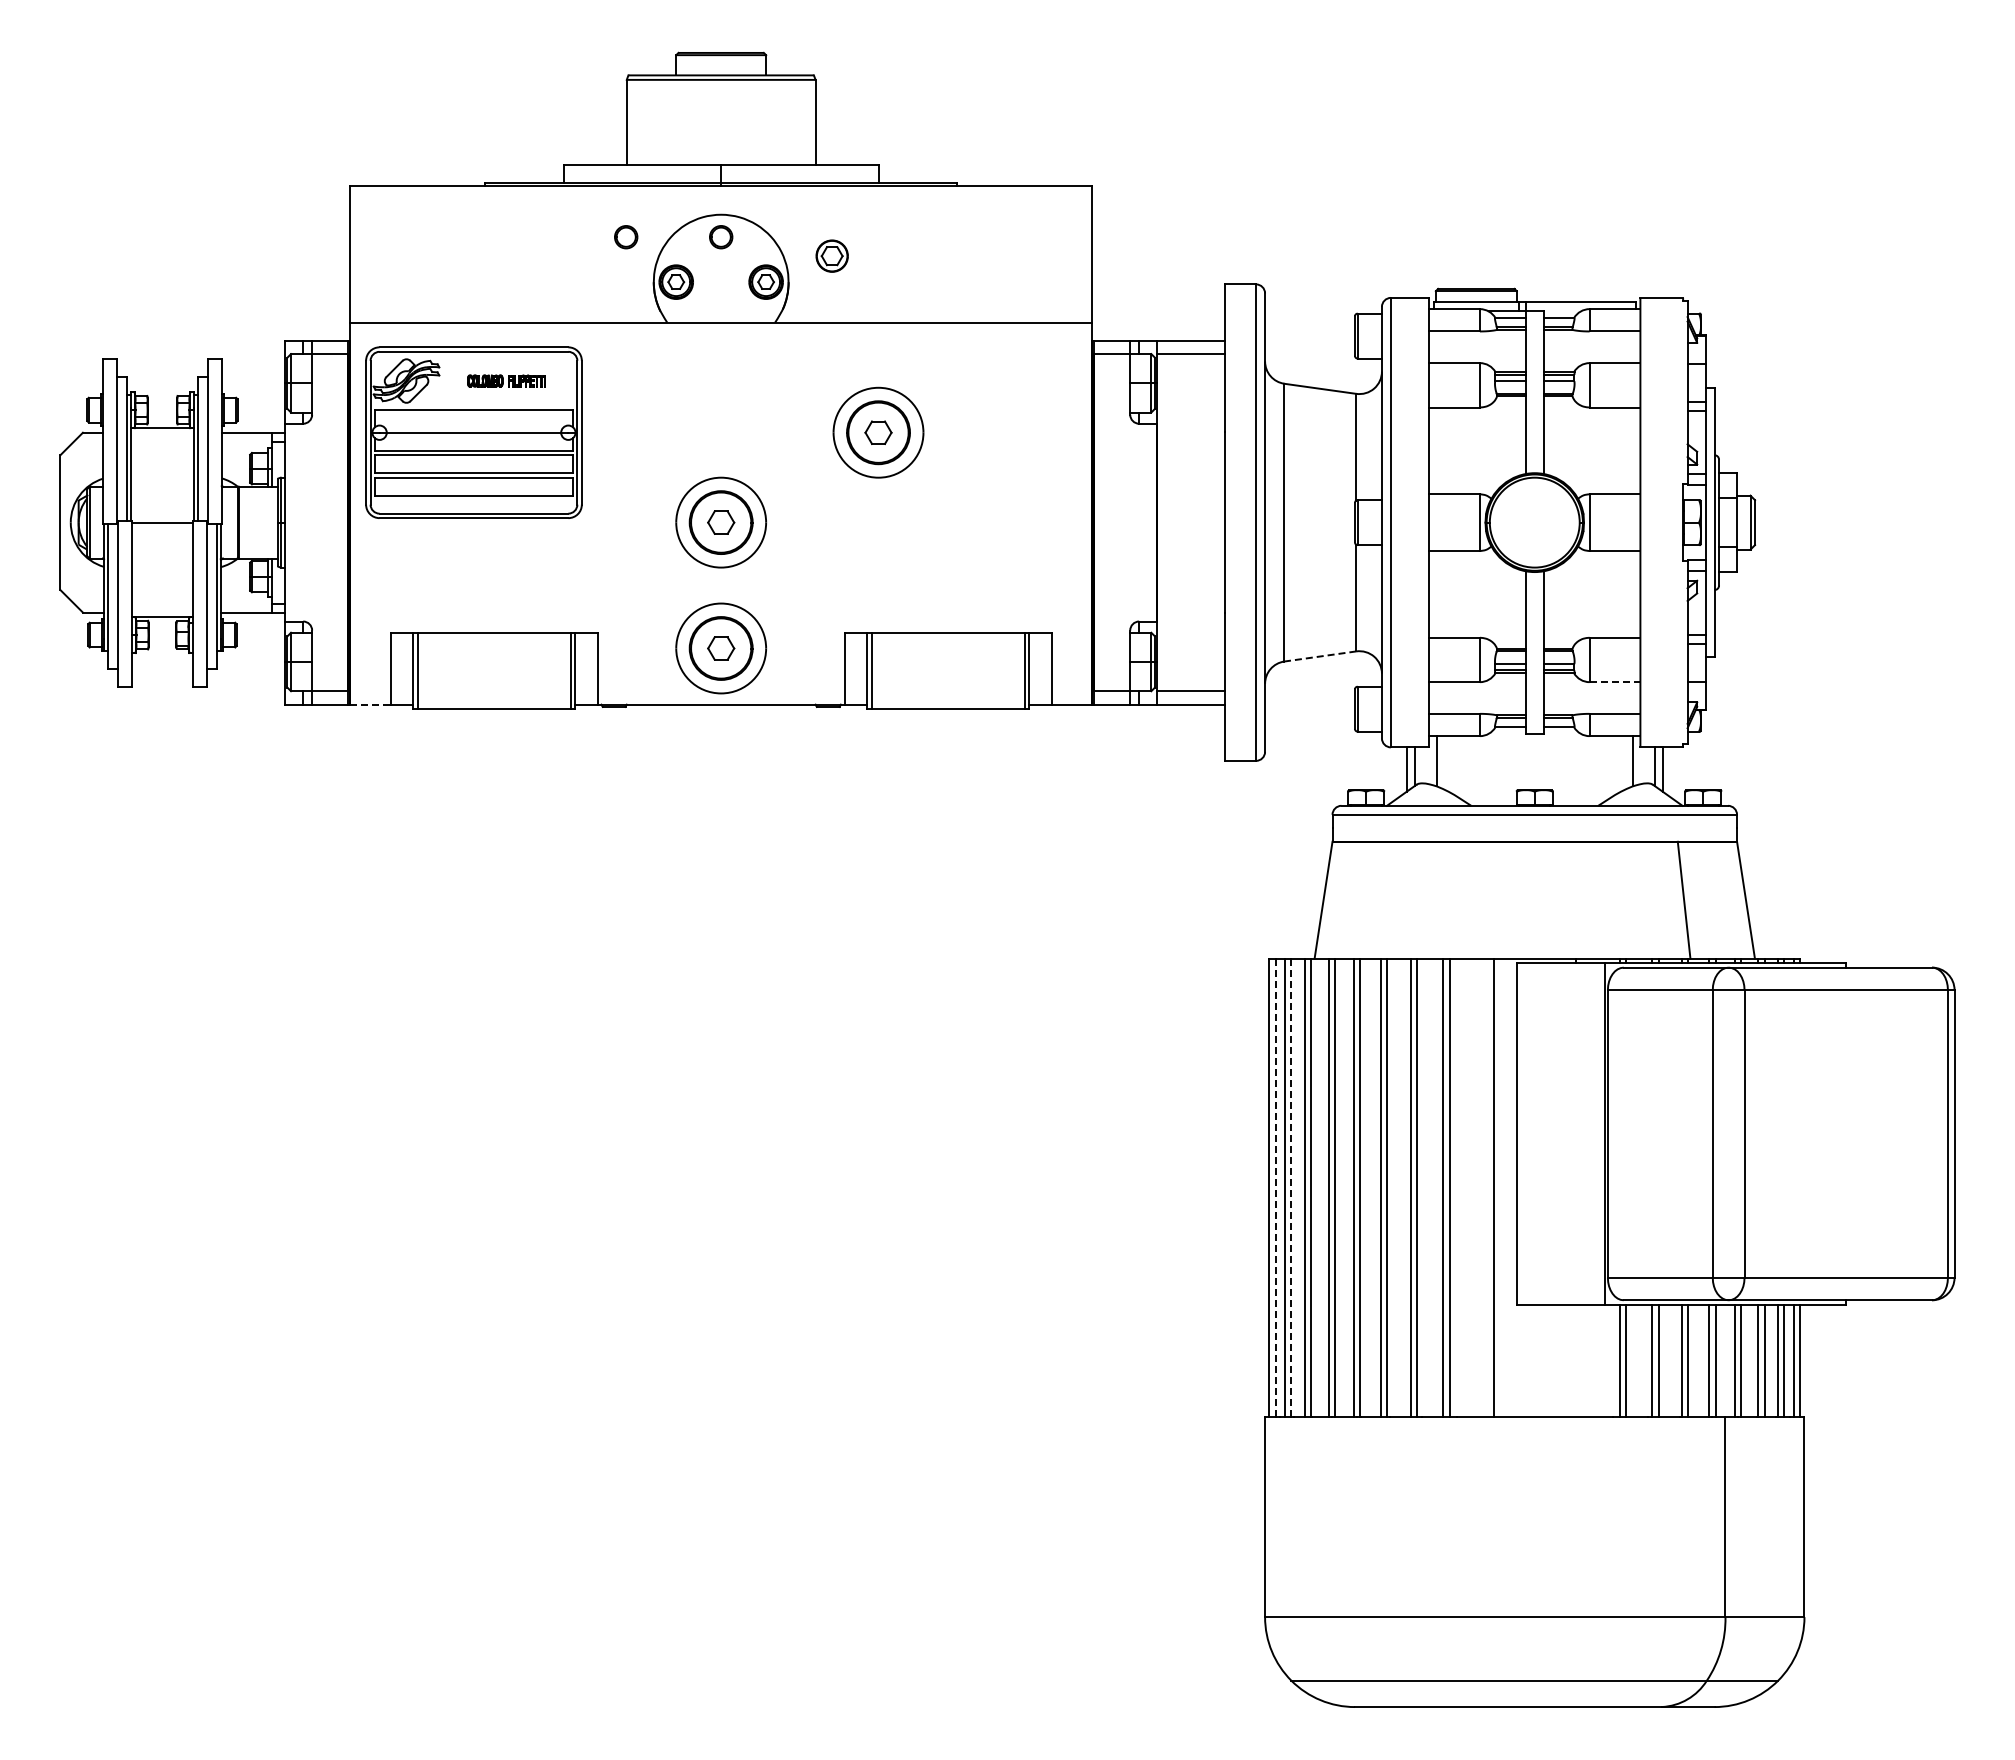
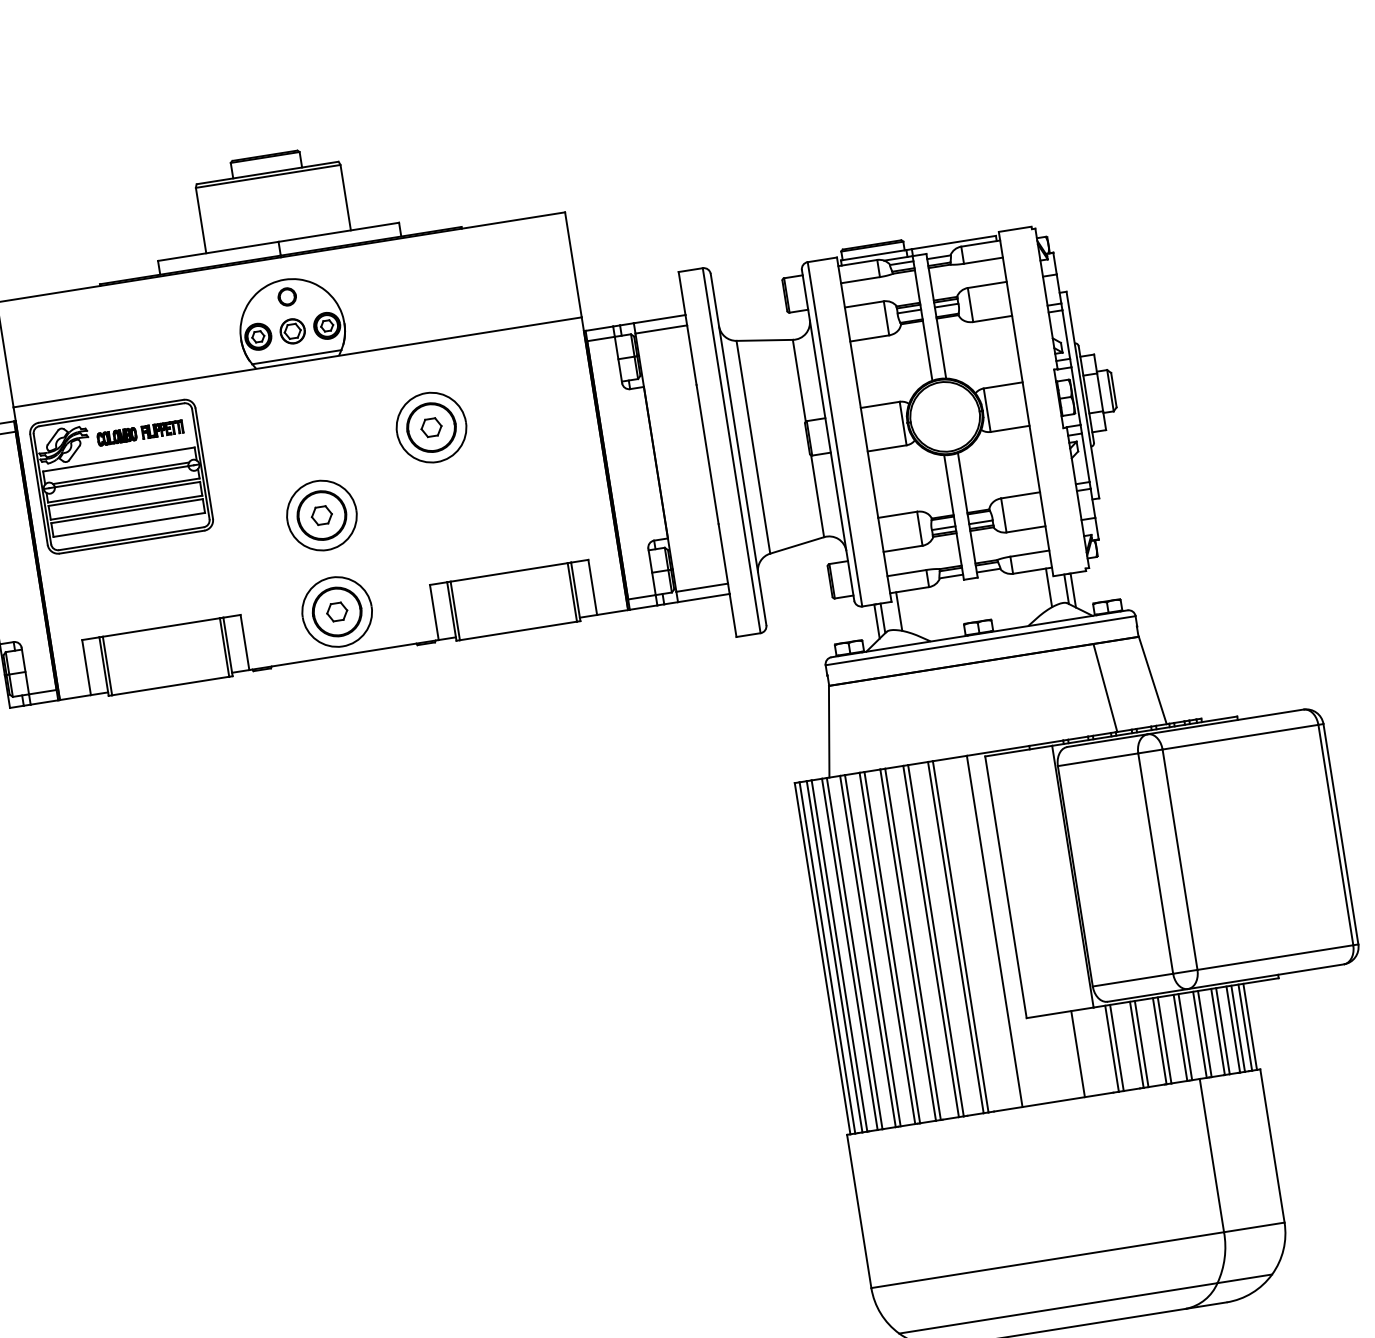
part: (626, 237) -> (214, 308), removed
part: (831, 255) -> (292, 330), moved
line: (720, 315) -> (296, 357), added
part: (506, 380) -> (140, 432), size x1.43
line: (473, 428) -> (120, 473), added
line: (1319, 656) -> (796, 545), dashed -> solid
line: (1615, 682) -> (1026, 529), dashed -> solid
line: (371, 704) -> (76, 697), dashed -> solid
line: (1275, 1188) -> (827, 958), dashed -> solid
line: (1291, 1188) -> (839, 956), dashed -> solid
line: (1575, 1360) -> (1078, 1053), added

